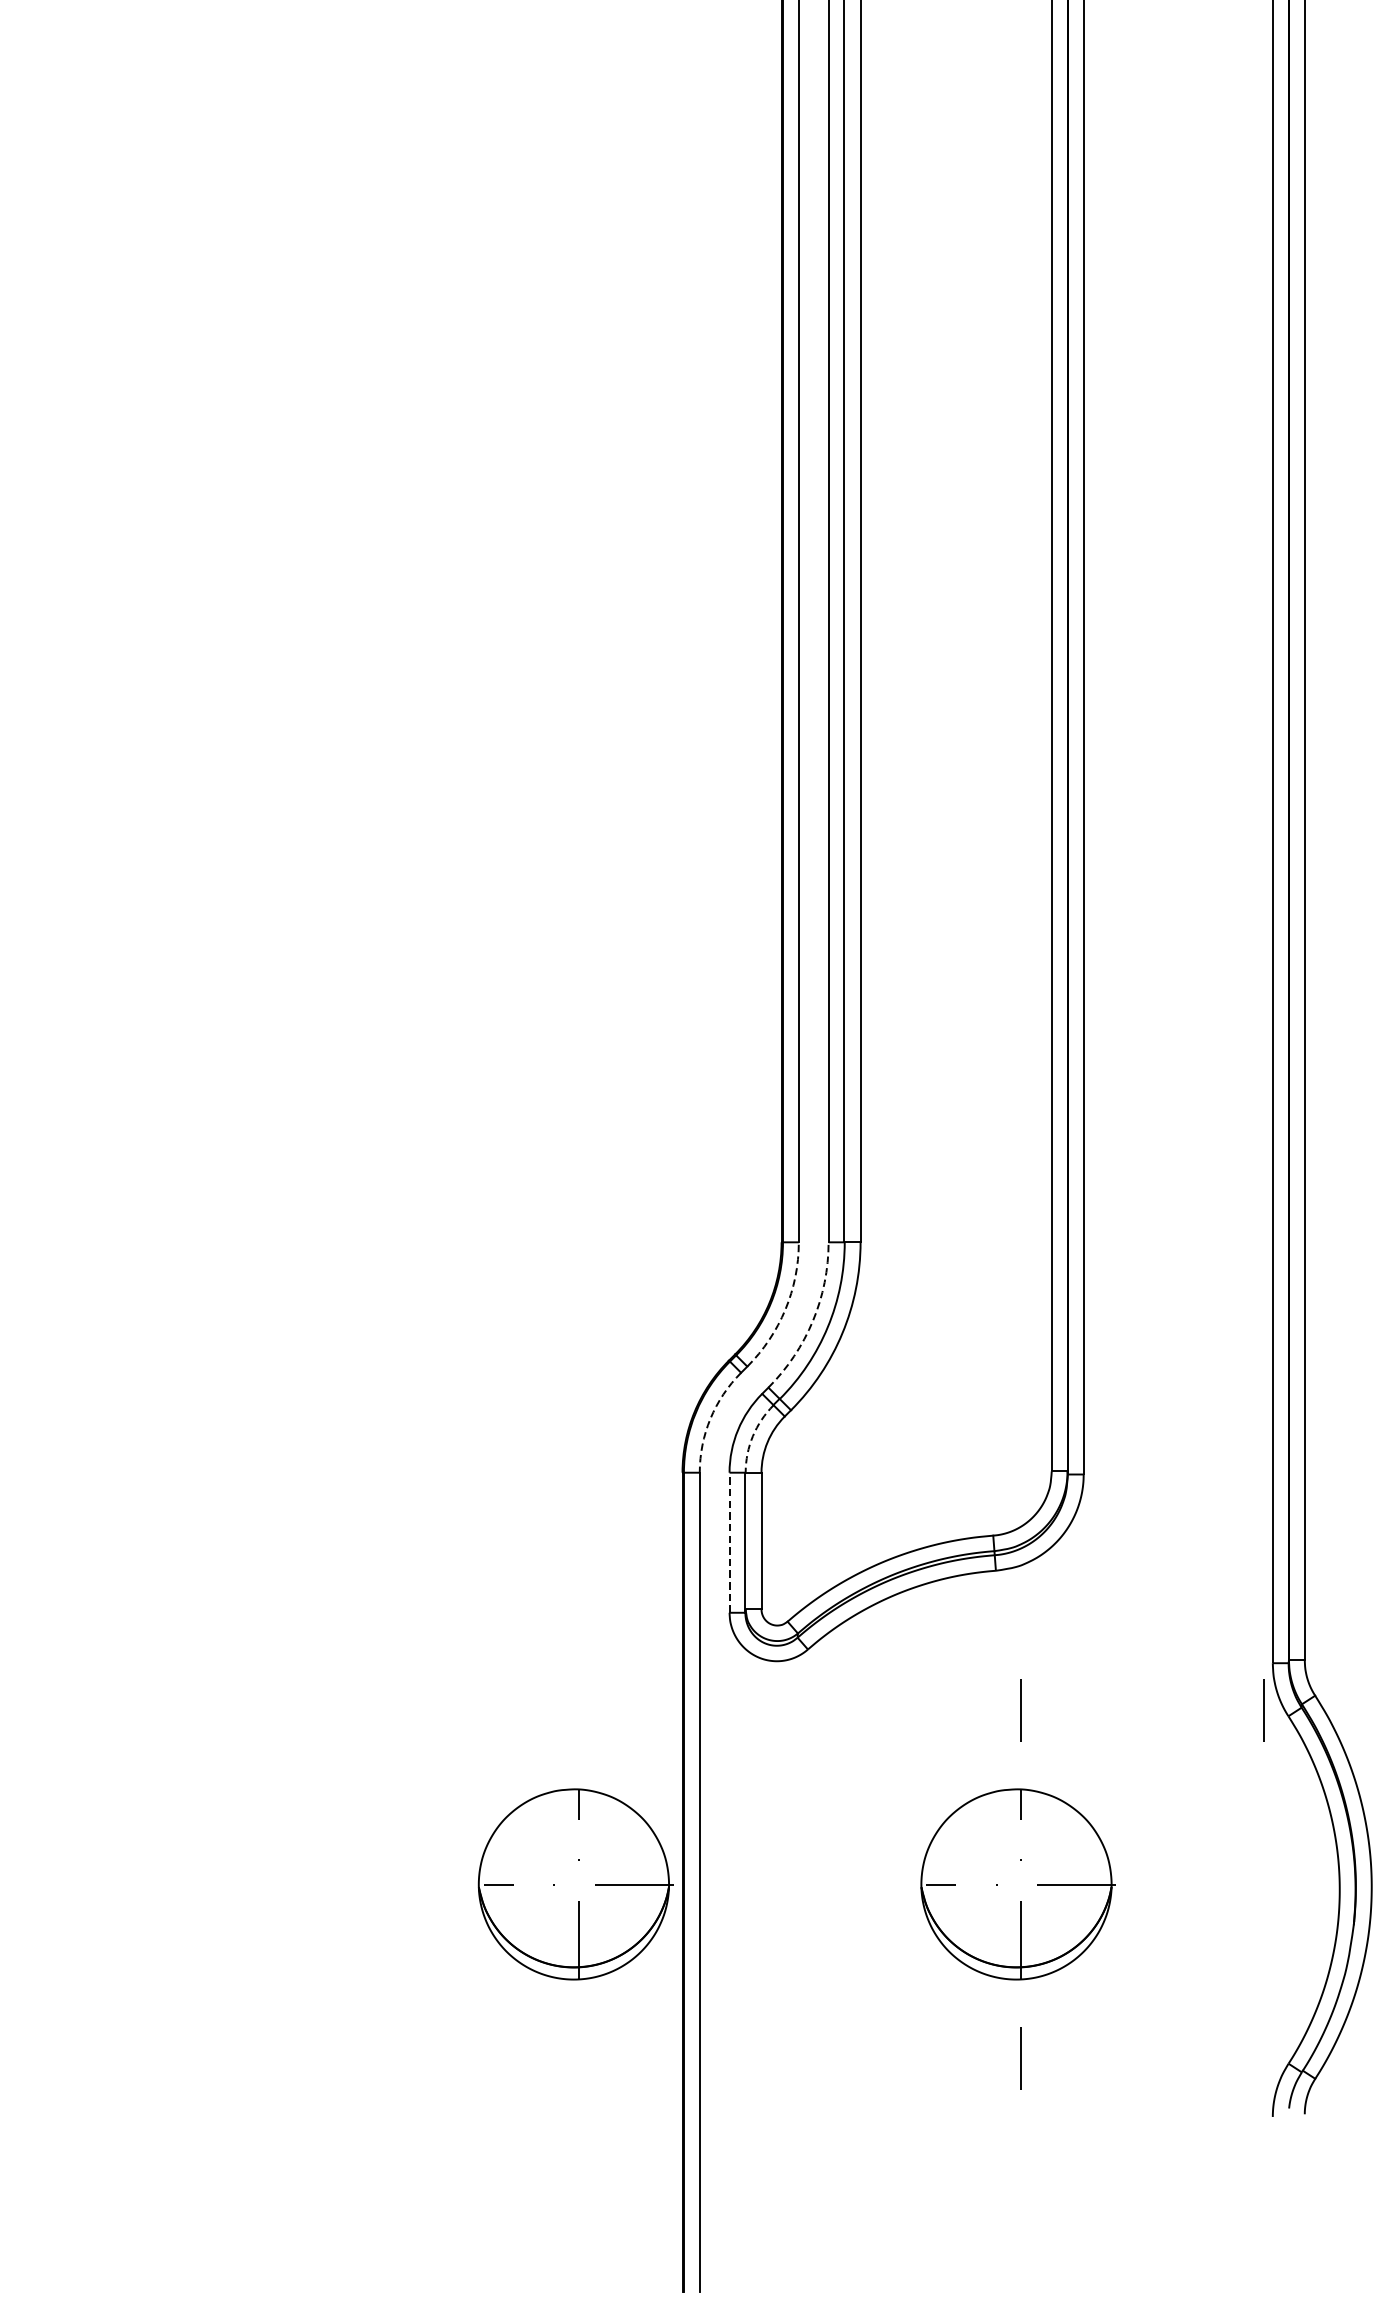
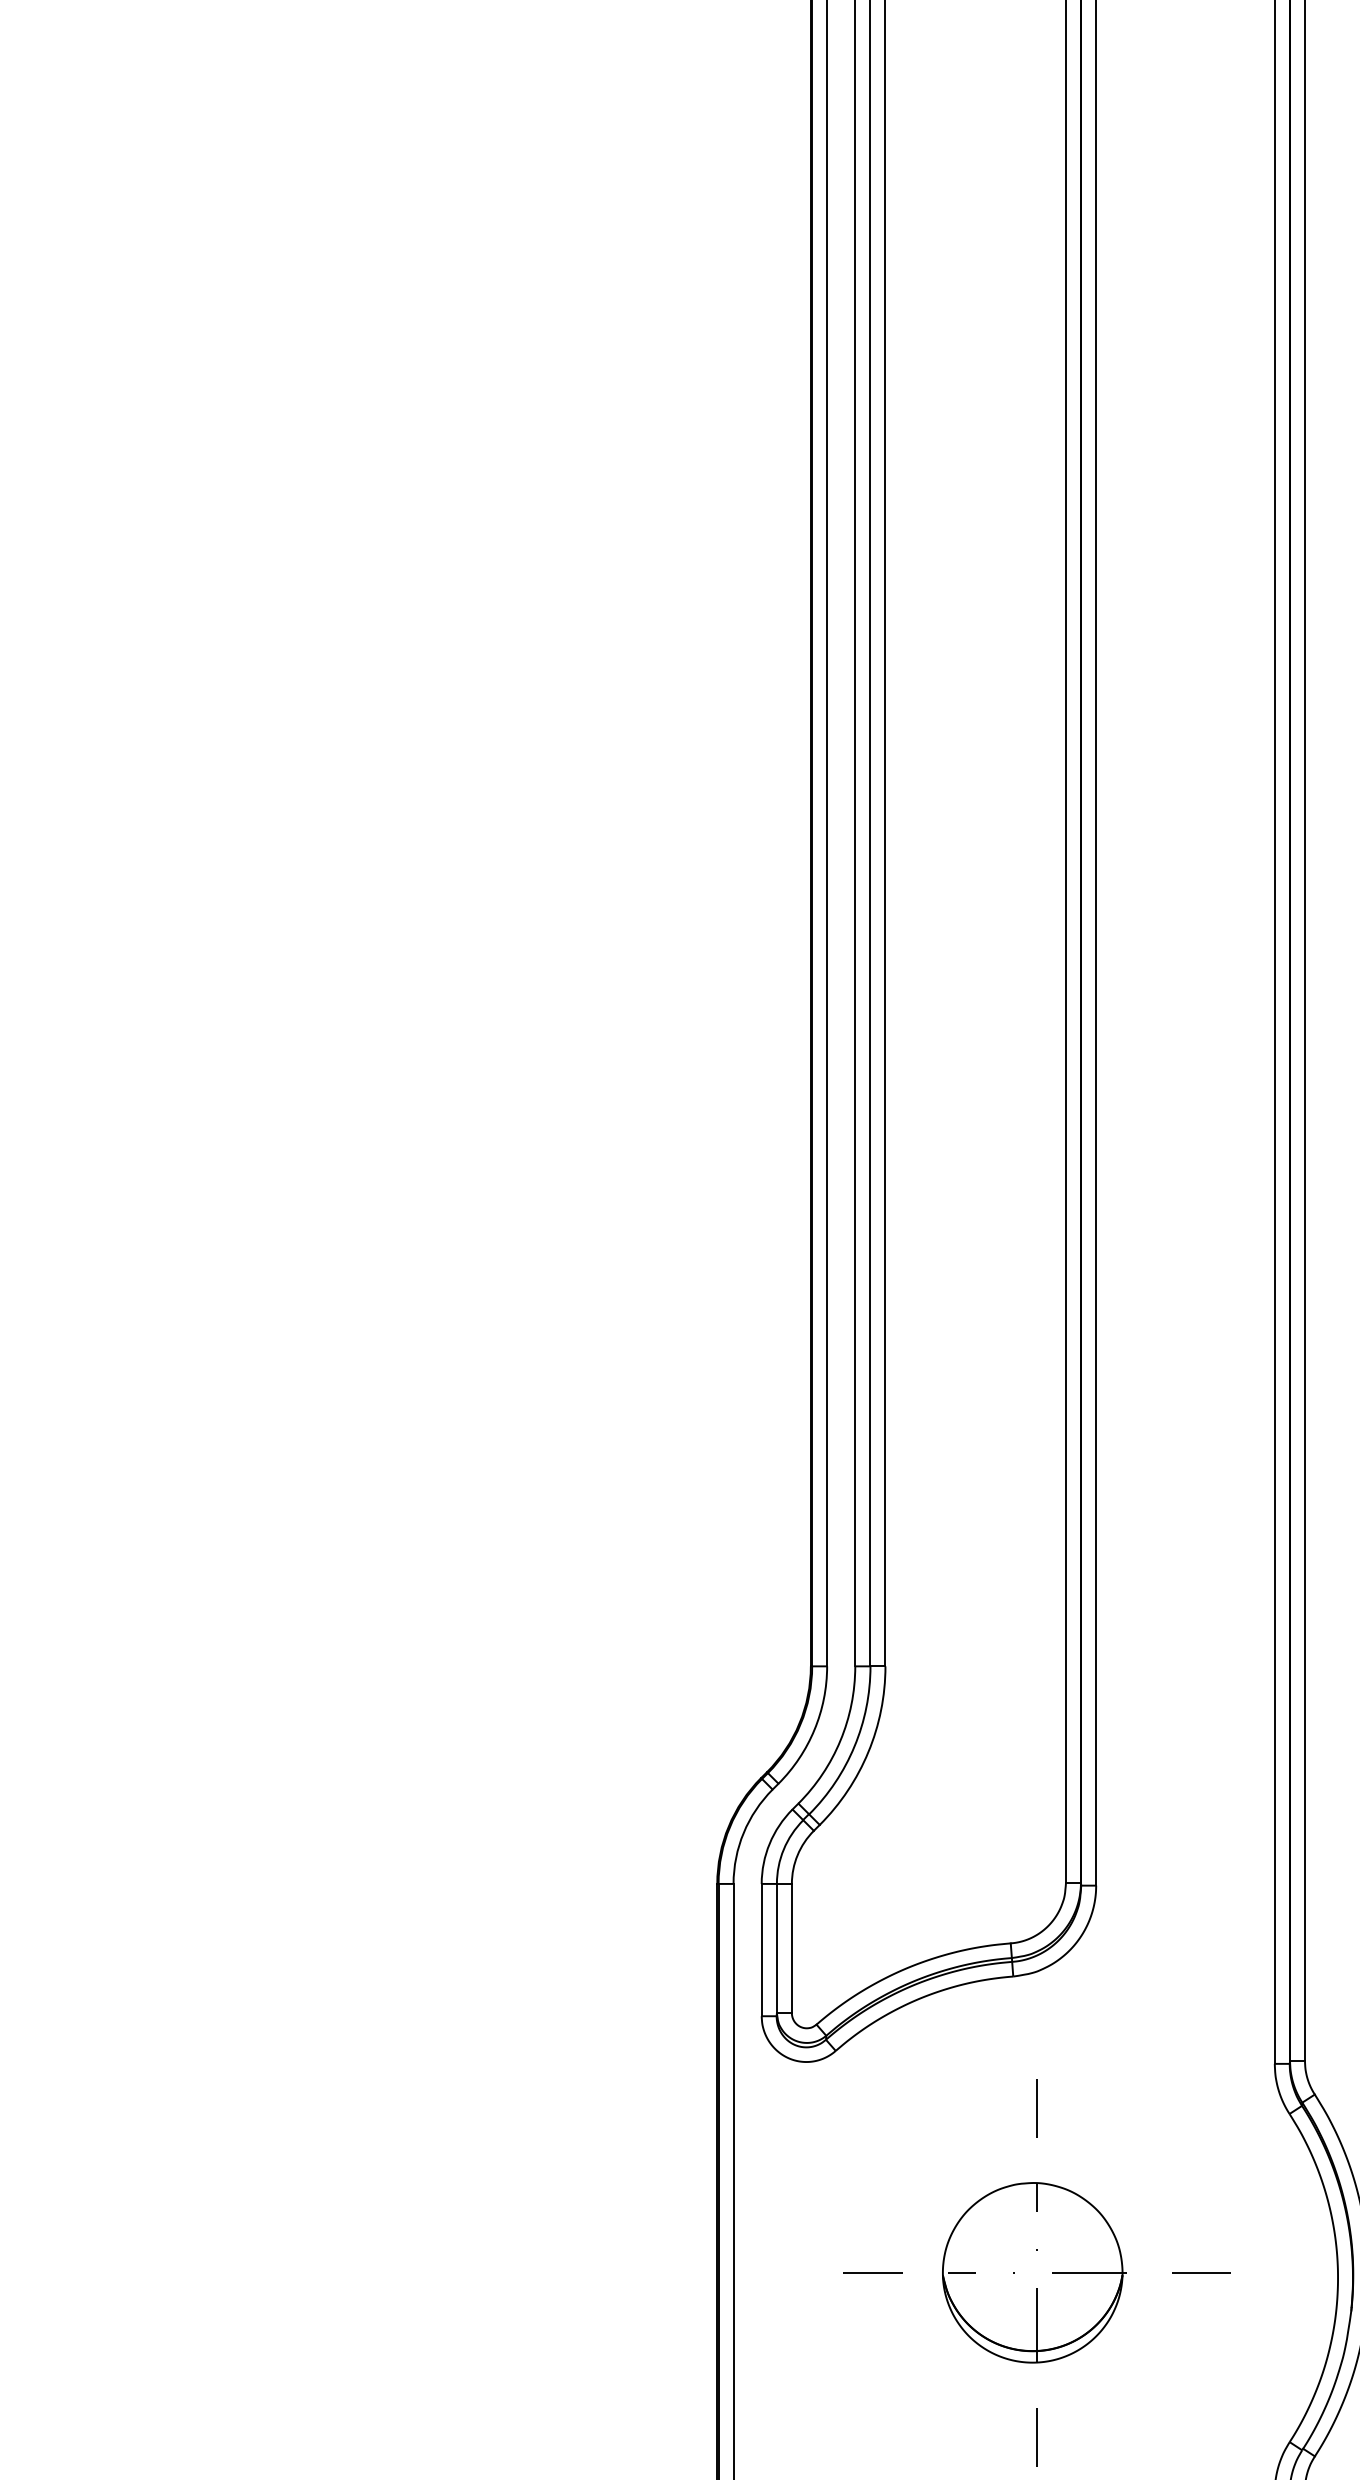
arc: (785, 1309) -> (814, 1729), dashed -> solid
arc: (812, 1320) -> (840, 1740), dashed -> solid
arc: (710, 1418) -> (743, 1832), dashed -> solid
arc: (752, 1436) -> (783, 1849), dashed -> solid
line: (729, 1542) -> (761, 1949), dashed -> solid
line: (1262, 1710) -> (1265, 2108), removed
part: (575, 1884) -> (616, 2272), removed
line: (846, 1885) -> (872, 2273), added
line: (1195, 1885) -> (1201, 2273), added

